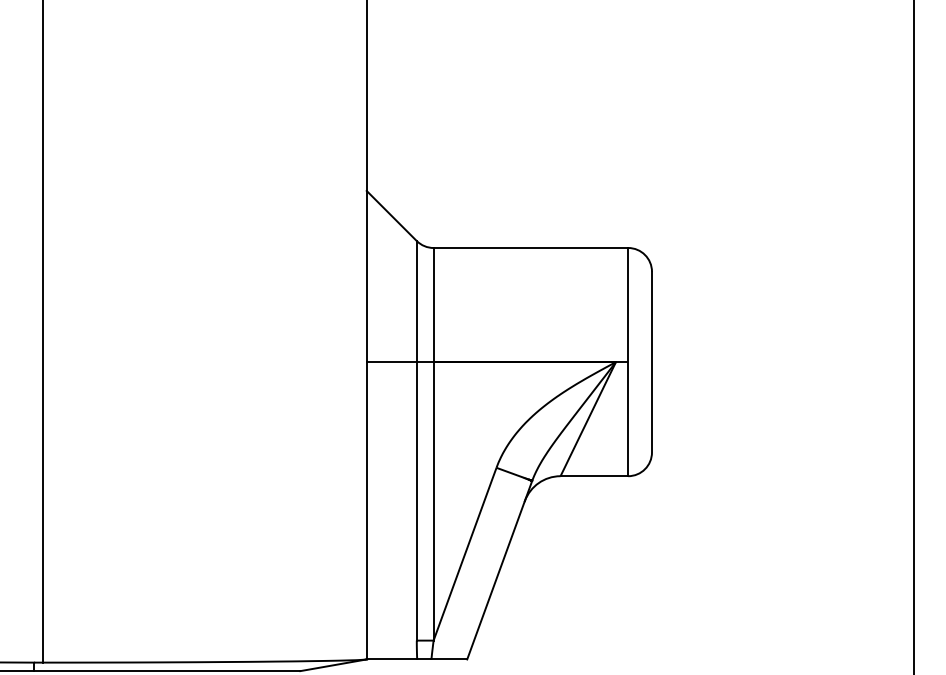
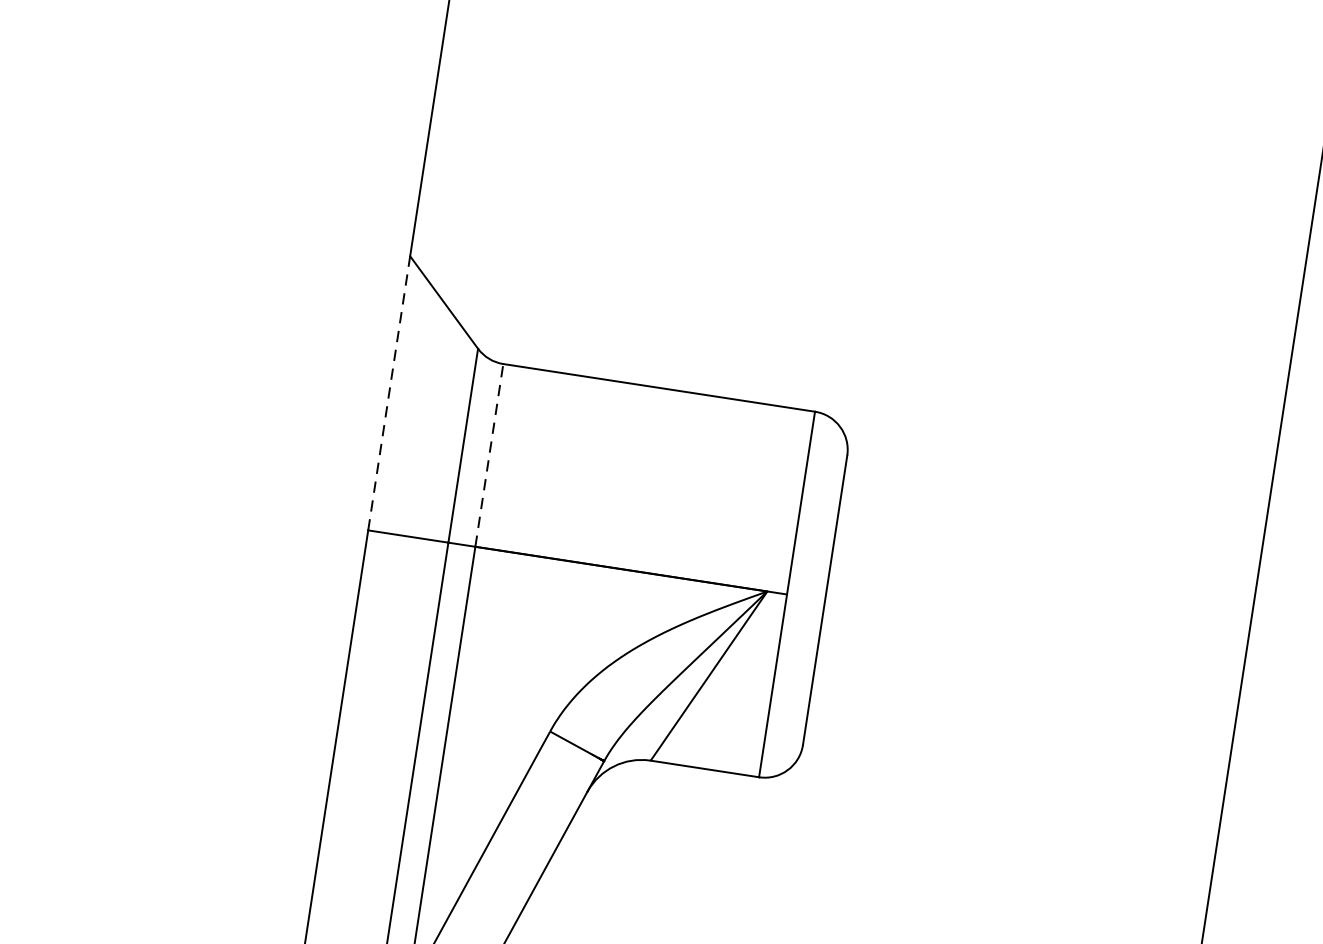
line: (366, 276) -> (388, 393), solid -> dashed
line: (433, 304) -> (489, 454), solid -> dashed

